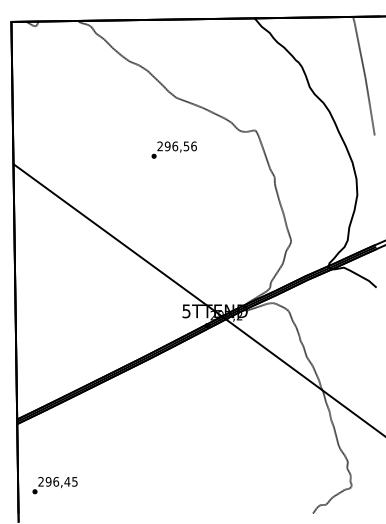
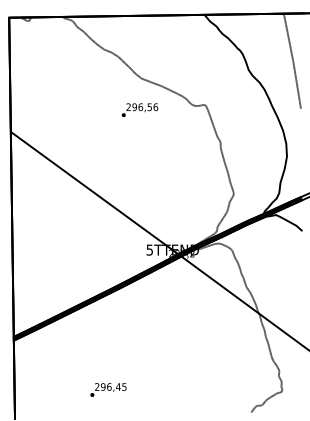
text: (173, 149) -> (139, 109), moved
text: (54, 485) -> (108, 389), moved

